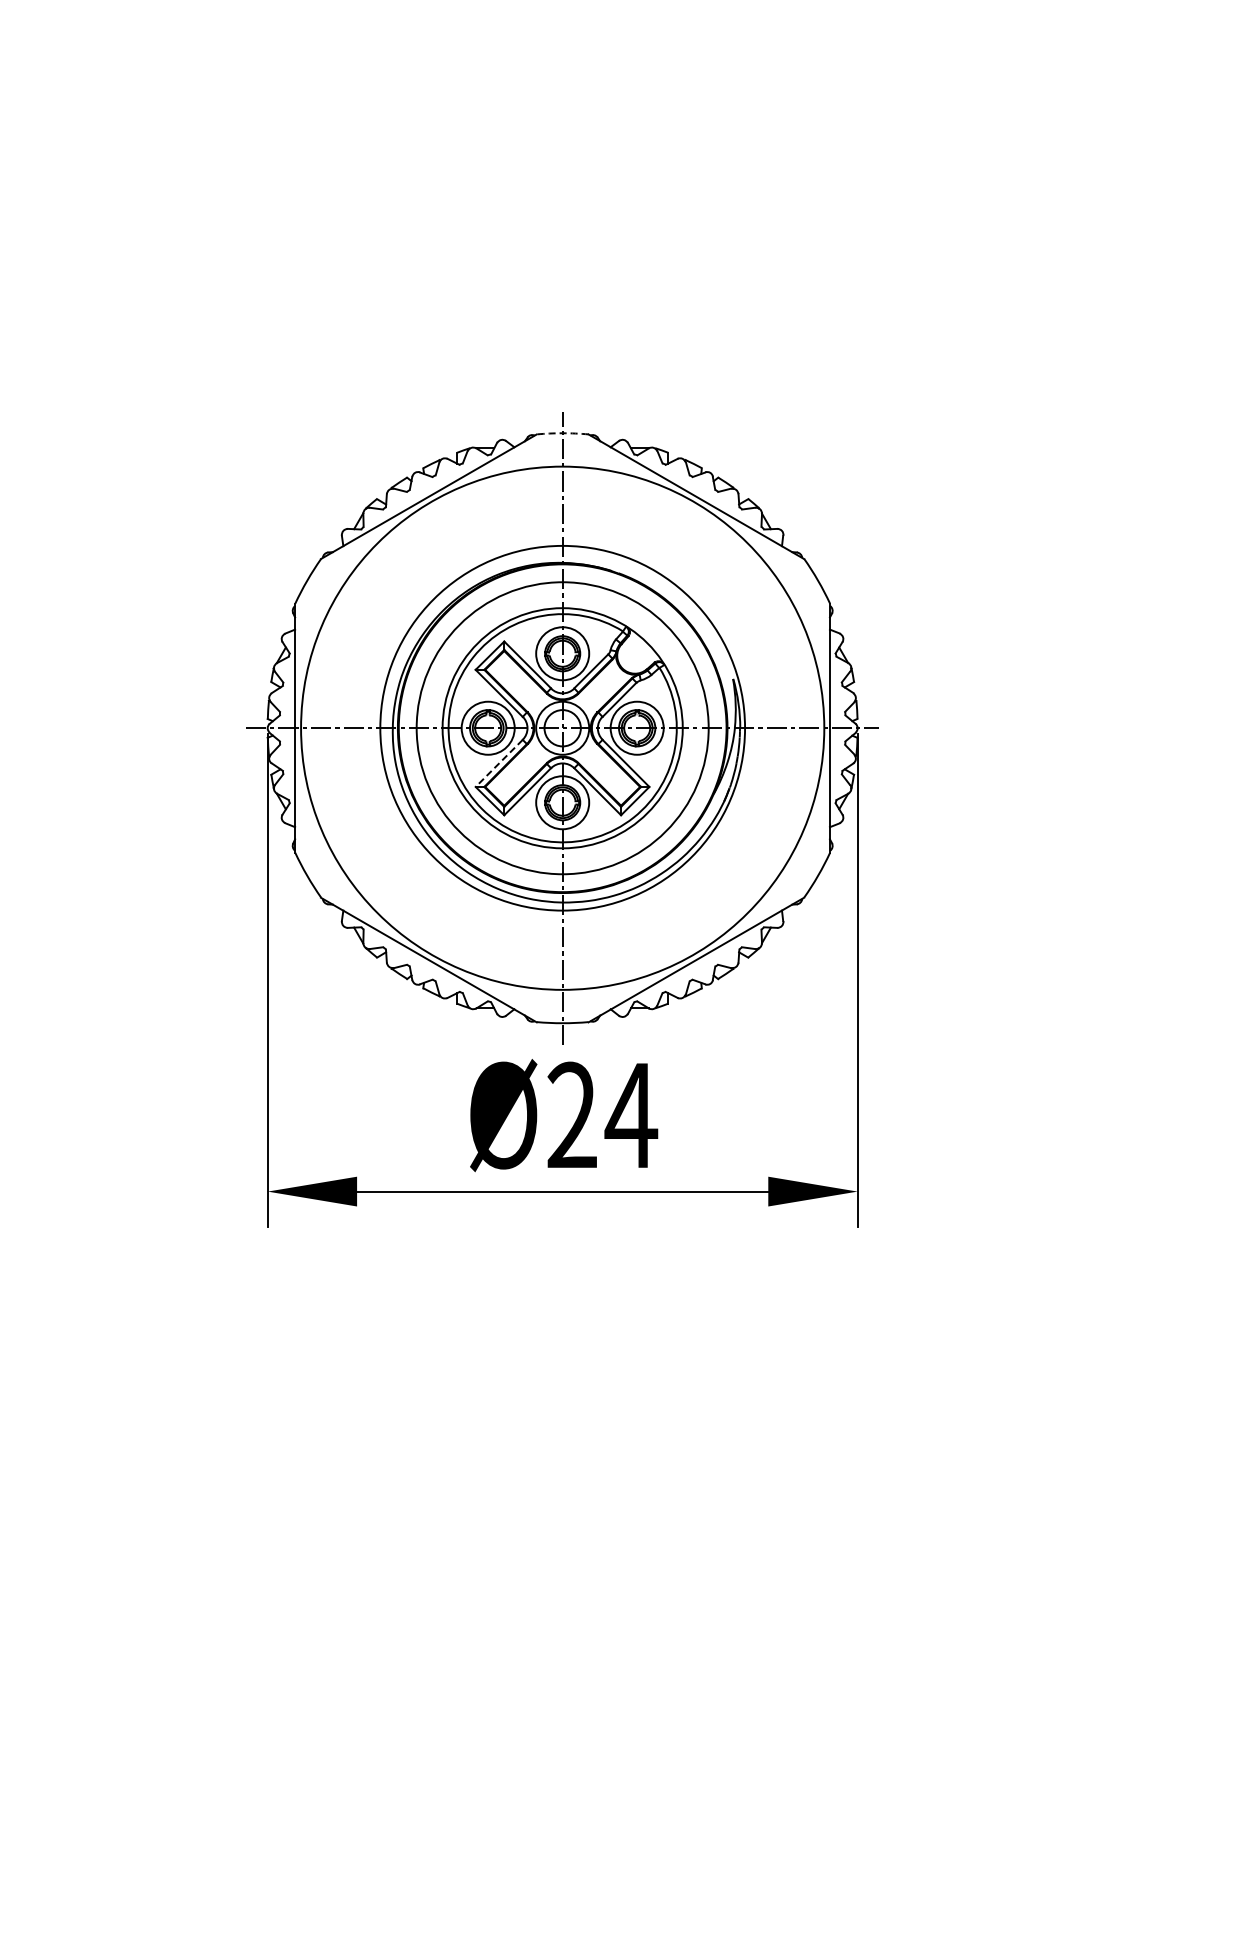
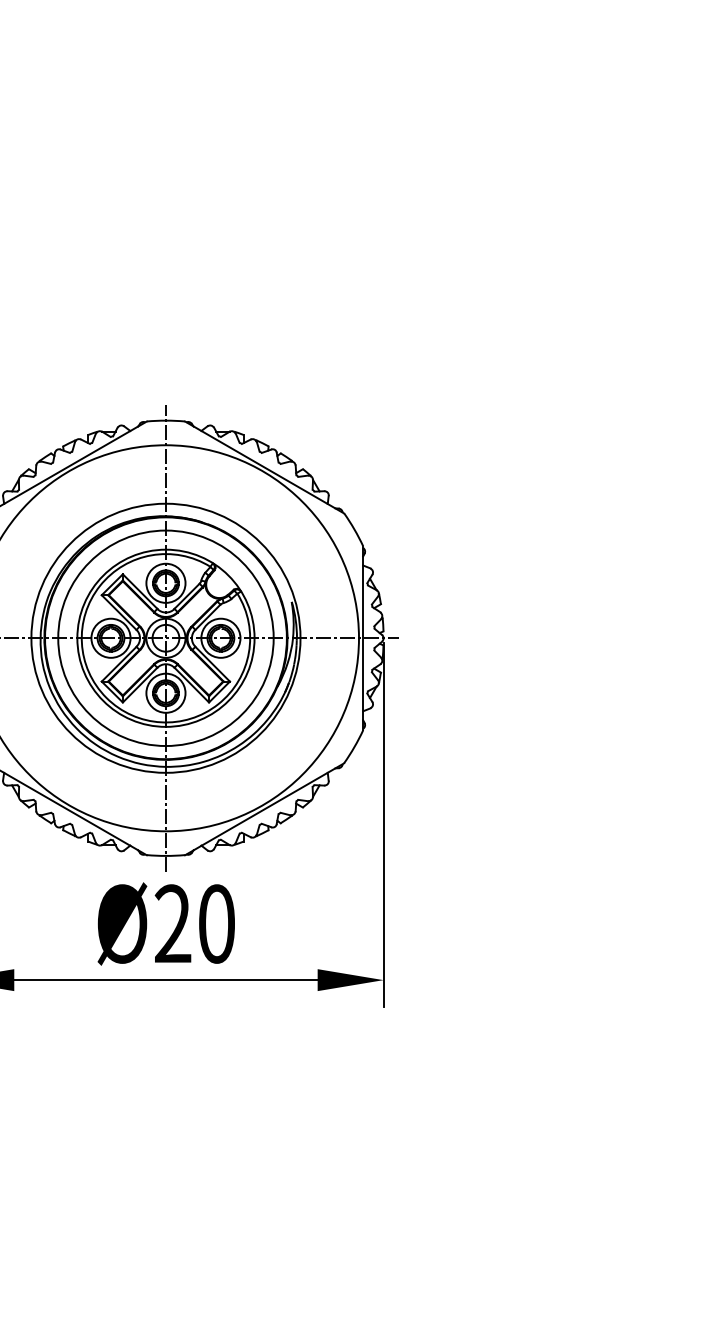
arc: (562, 433) -> (165, 420), dashed -> solid
line: (498, 763) -> (118, 664), dashed -> solid
text: (631, 1115) -> (216, 924), Ø24 -> Ø20

